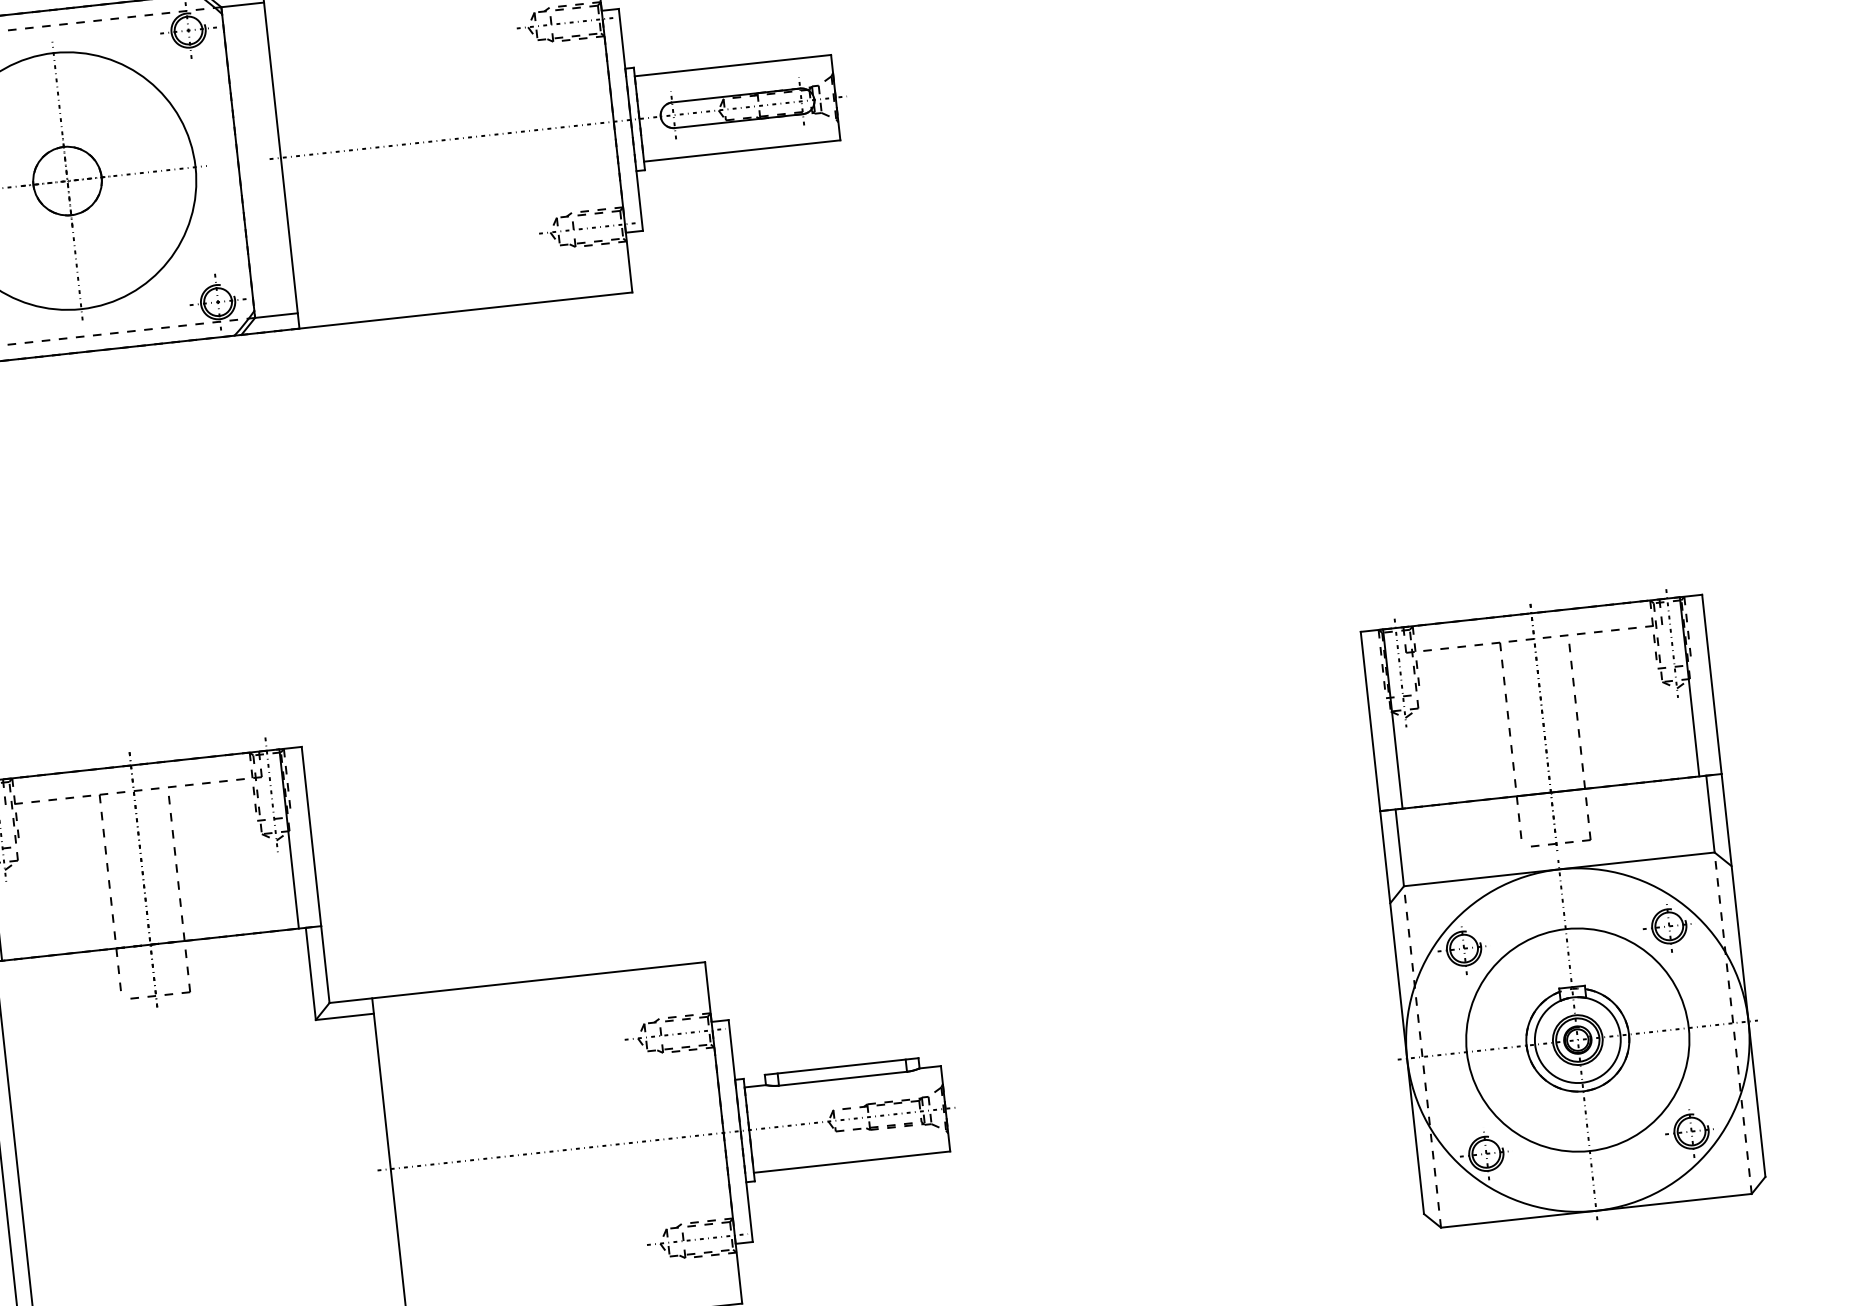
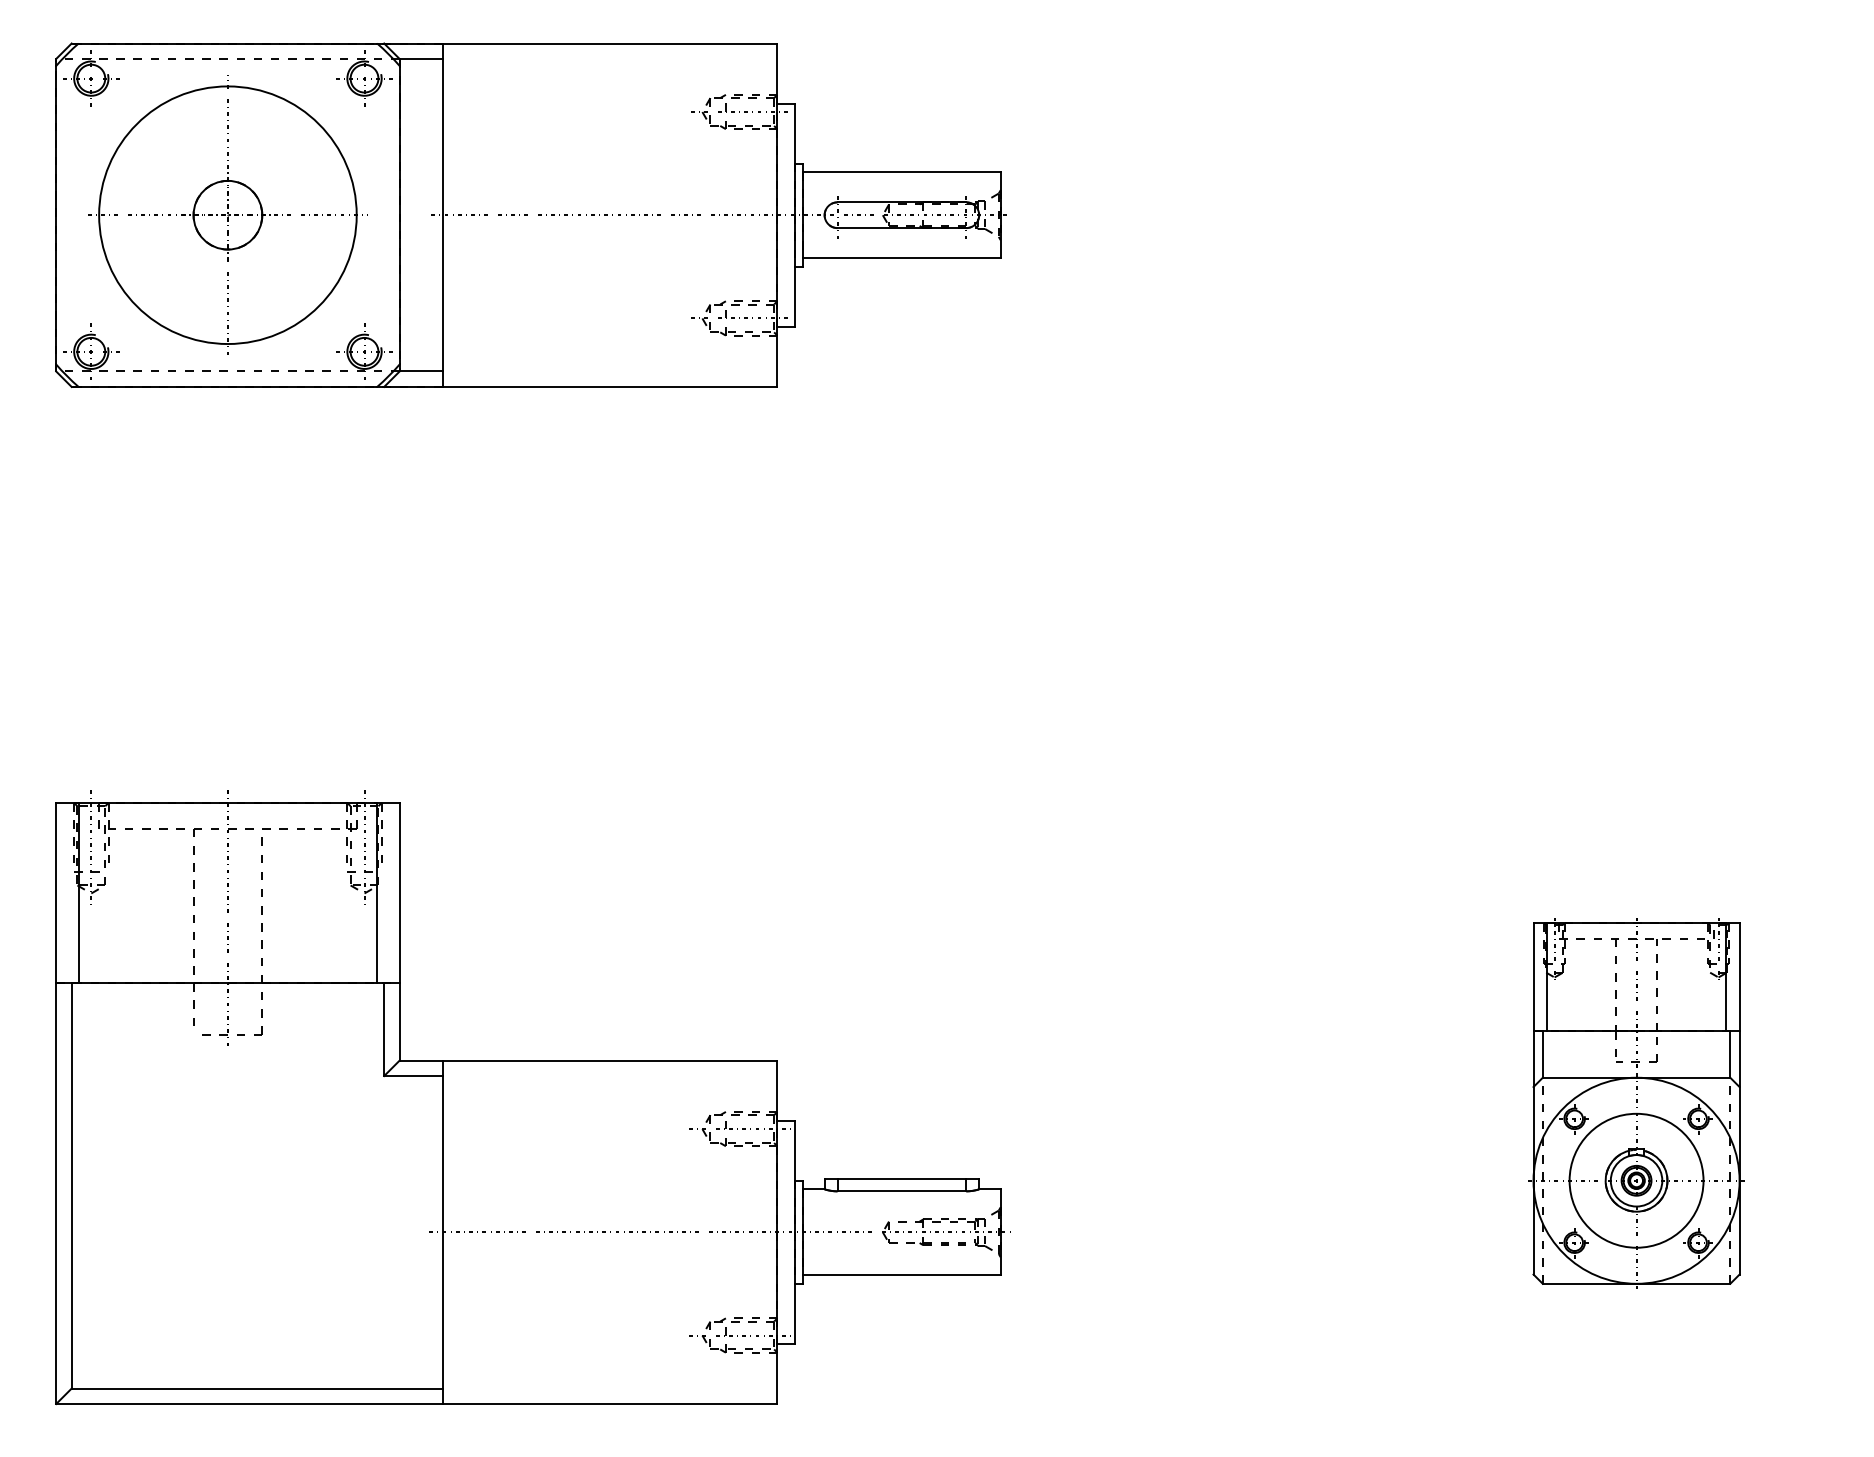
part: (1563, 912) -> (1636, 1103), size x0.6

